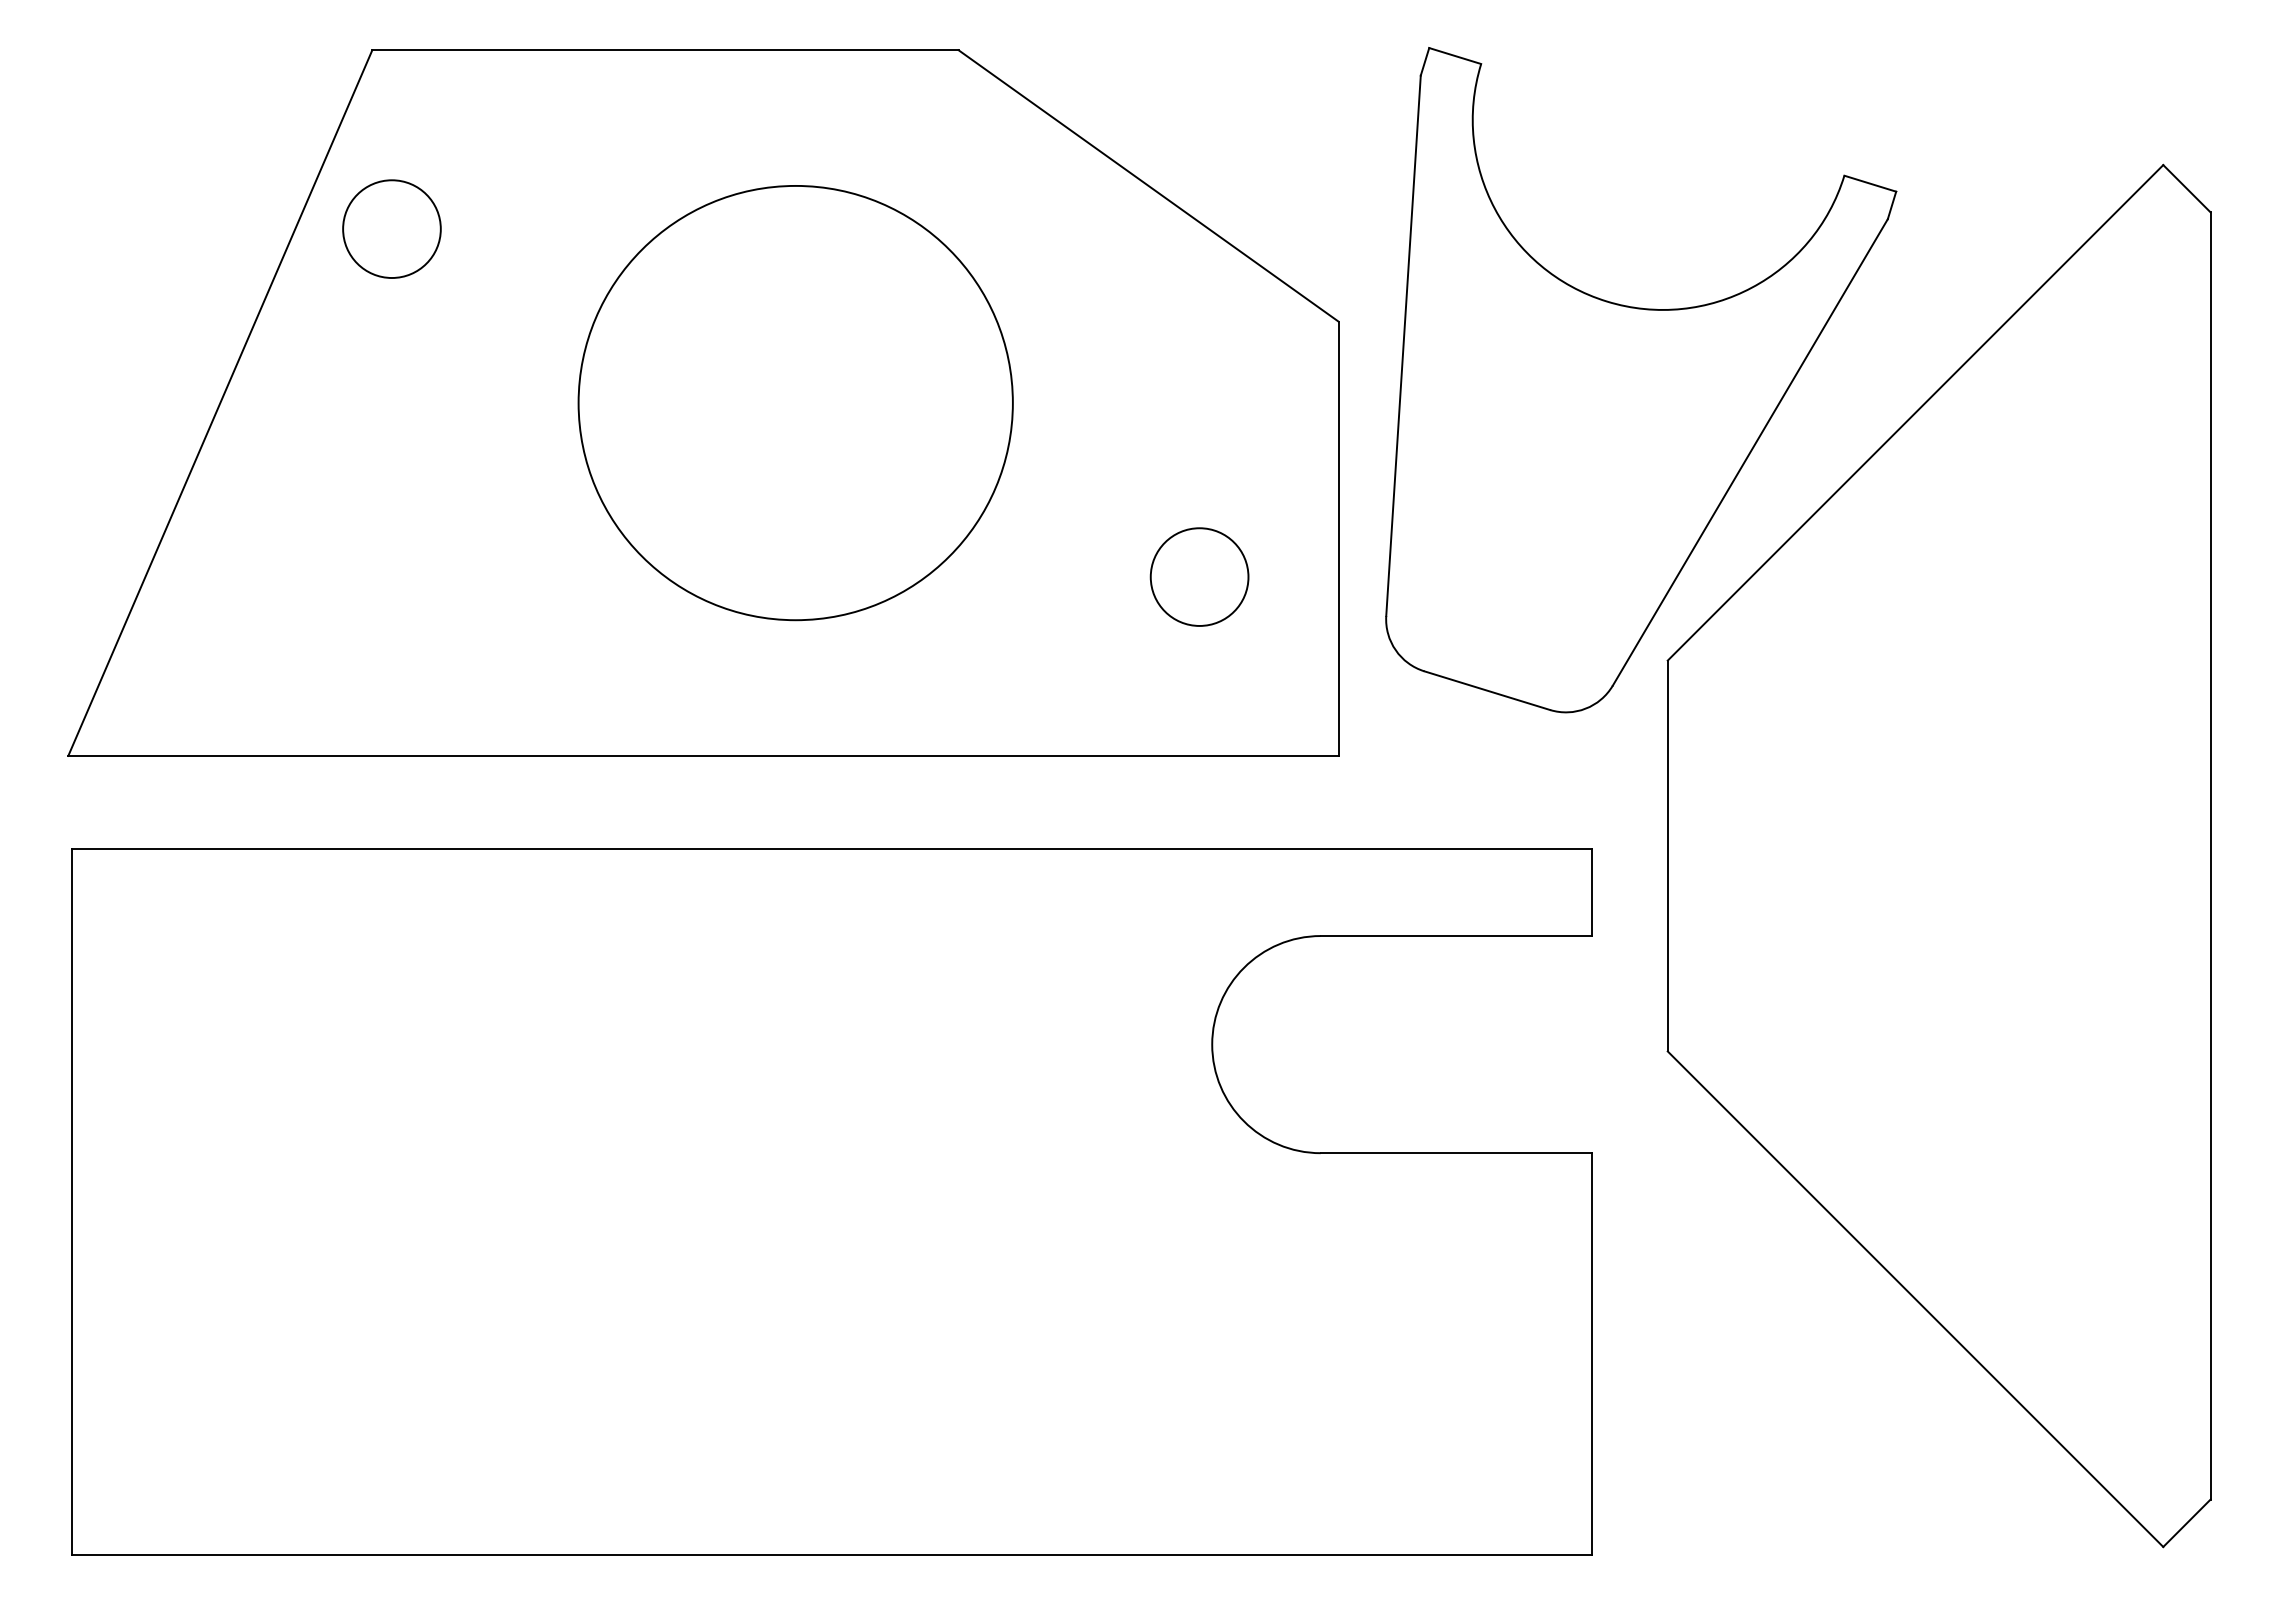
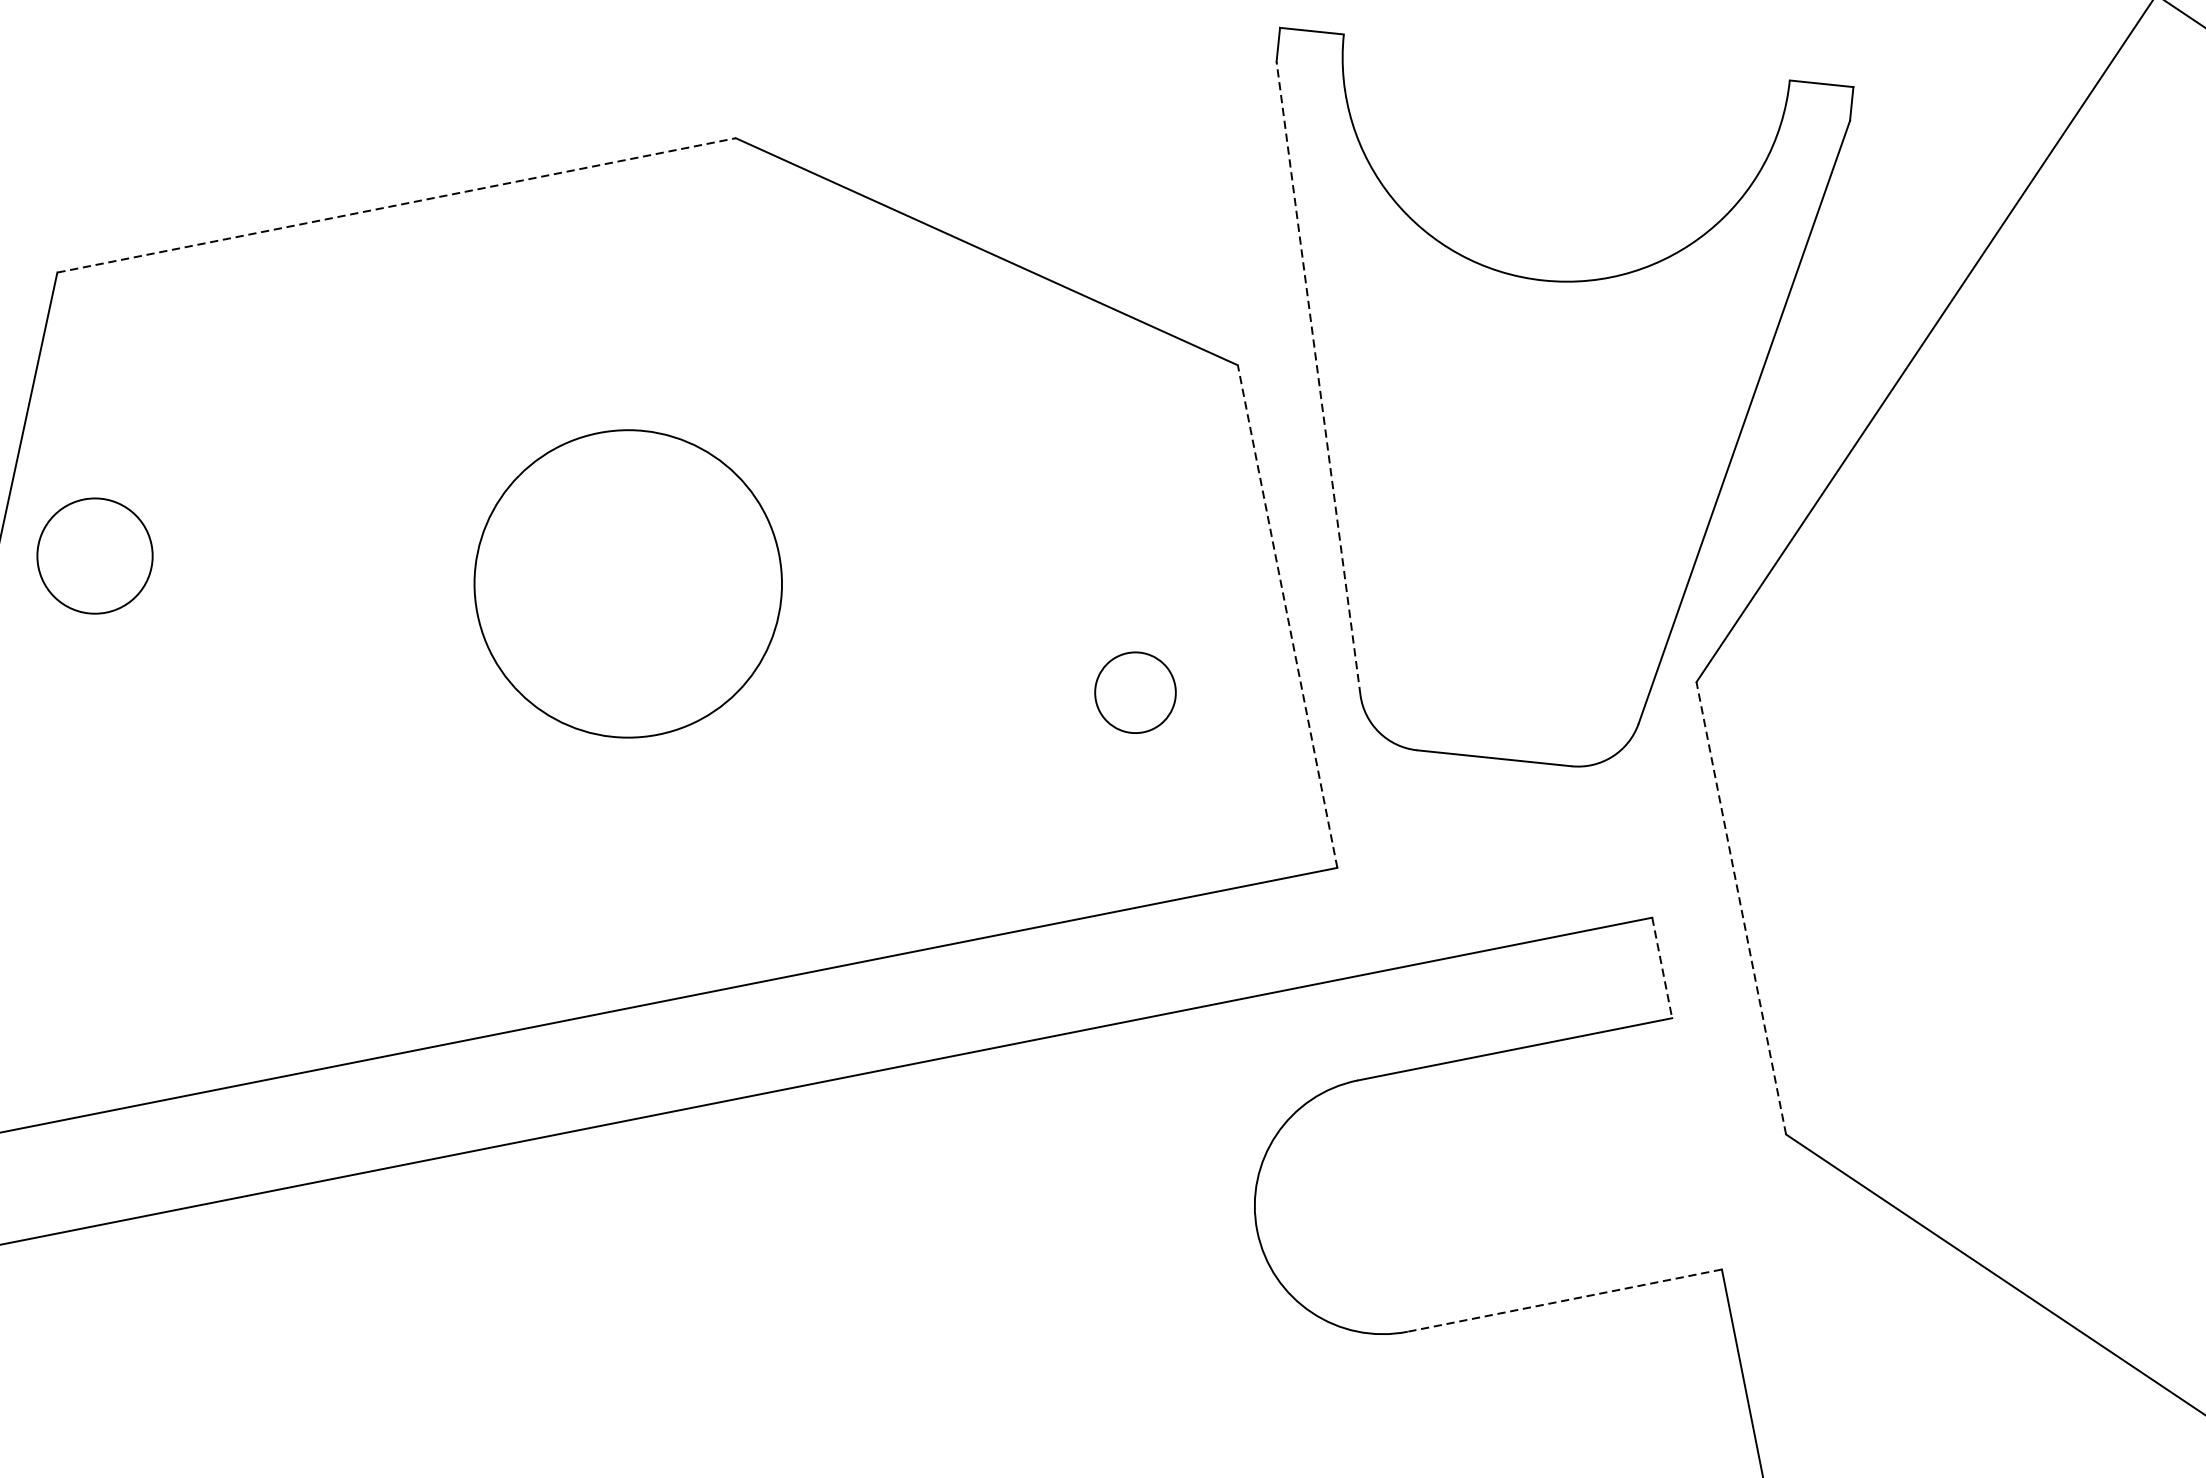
line: (665, 50) -> (396, 205), solid -> dashed
circle: (391, 228) -> (94, 555), moved
line: (1403, 345) -> (1318, 378), solid -> dashed
circle: (795, 402) -> (627, 583), size x0.6
line: (1338, 538) -> (1287, 616), solid -> dashed
circle: (1199, 576) -> (1135, 692), size x0.7
line: (1667, 855) -> (1740, 907), solid -> dashed
line: (1592, 893) -> (1662, 968), solid -> dashed
line: (1456, 1153) -> (1564, 1300), solid -> dashed

